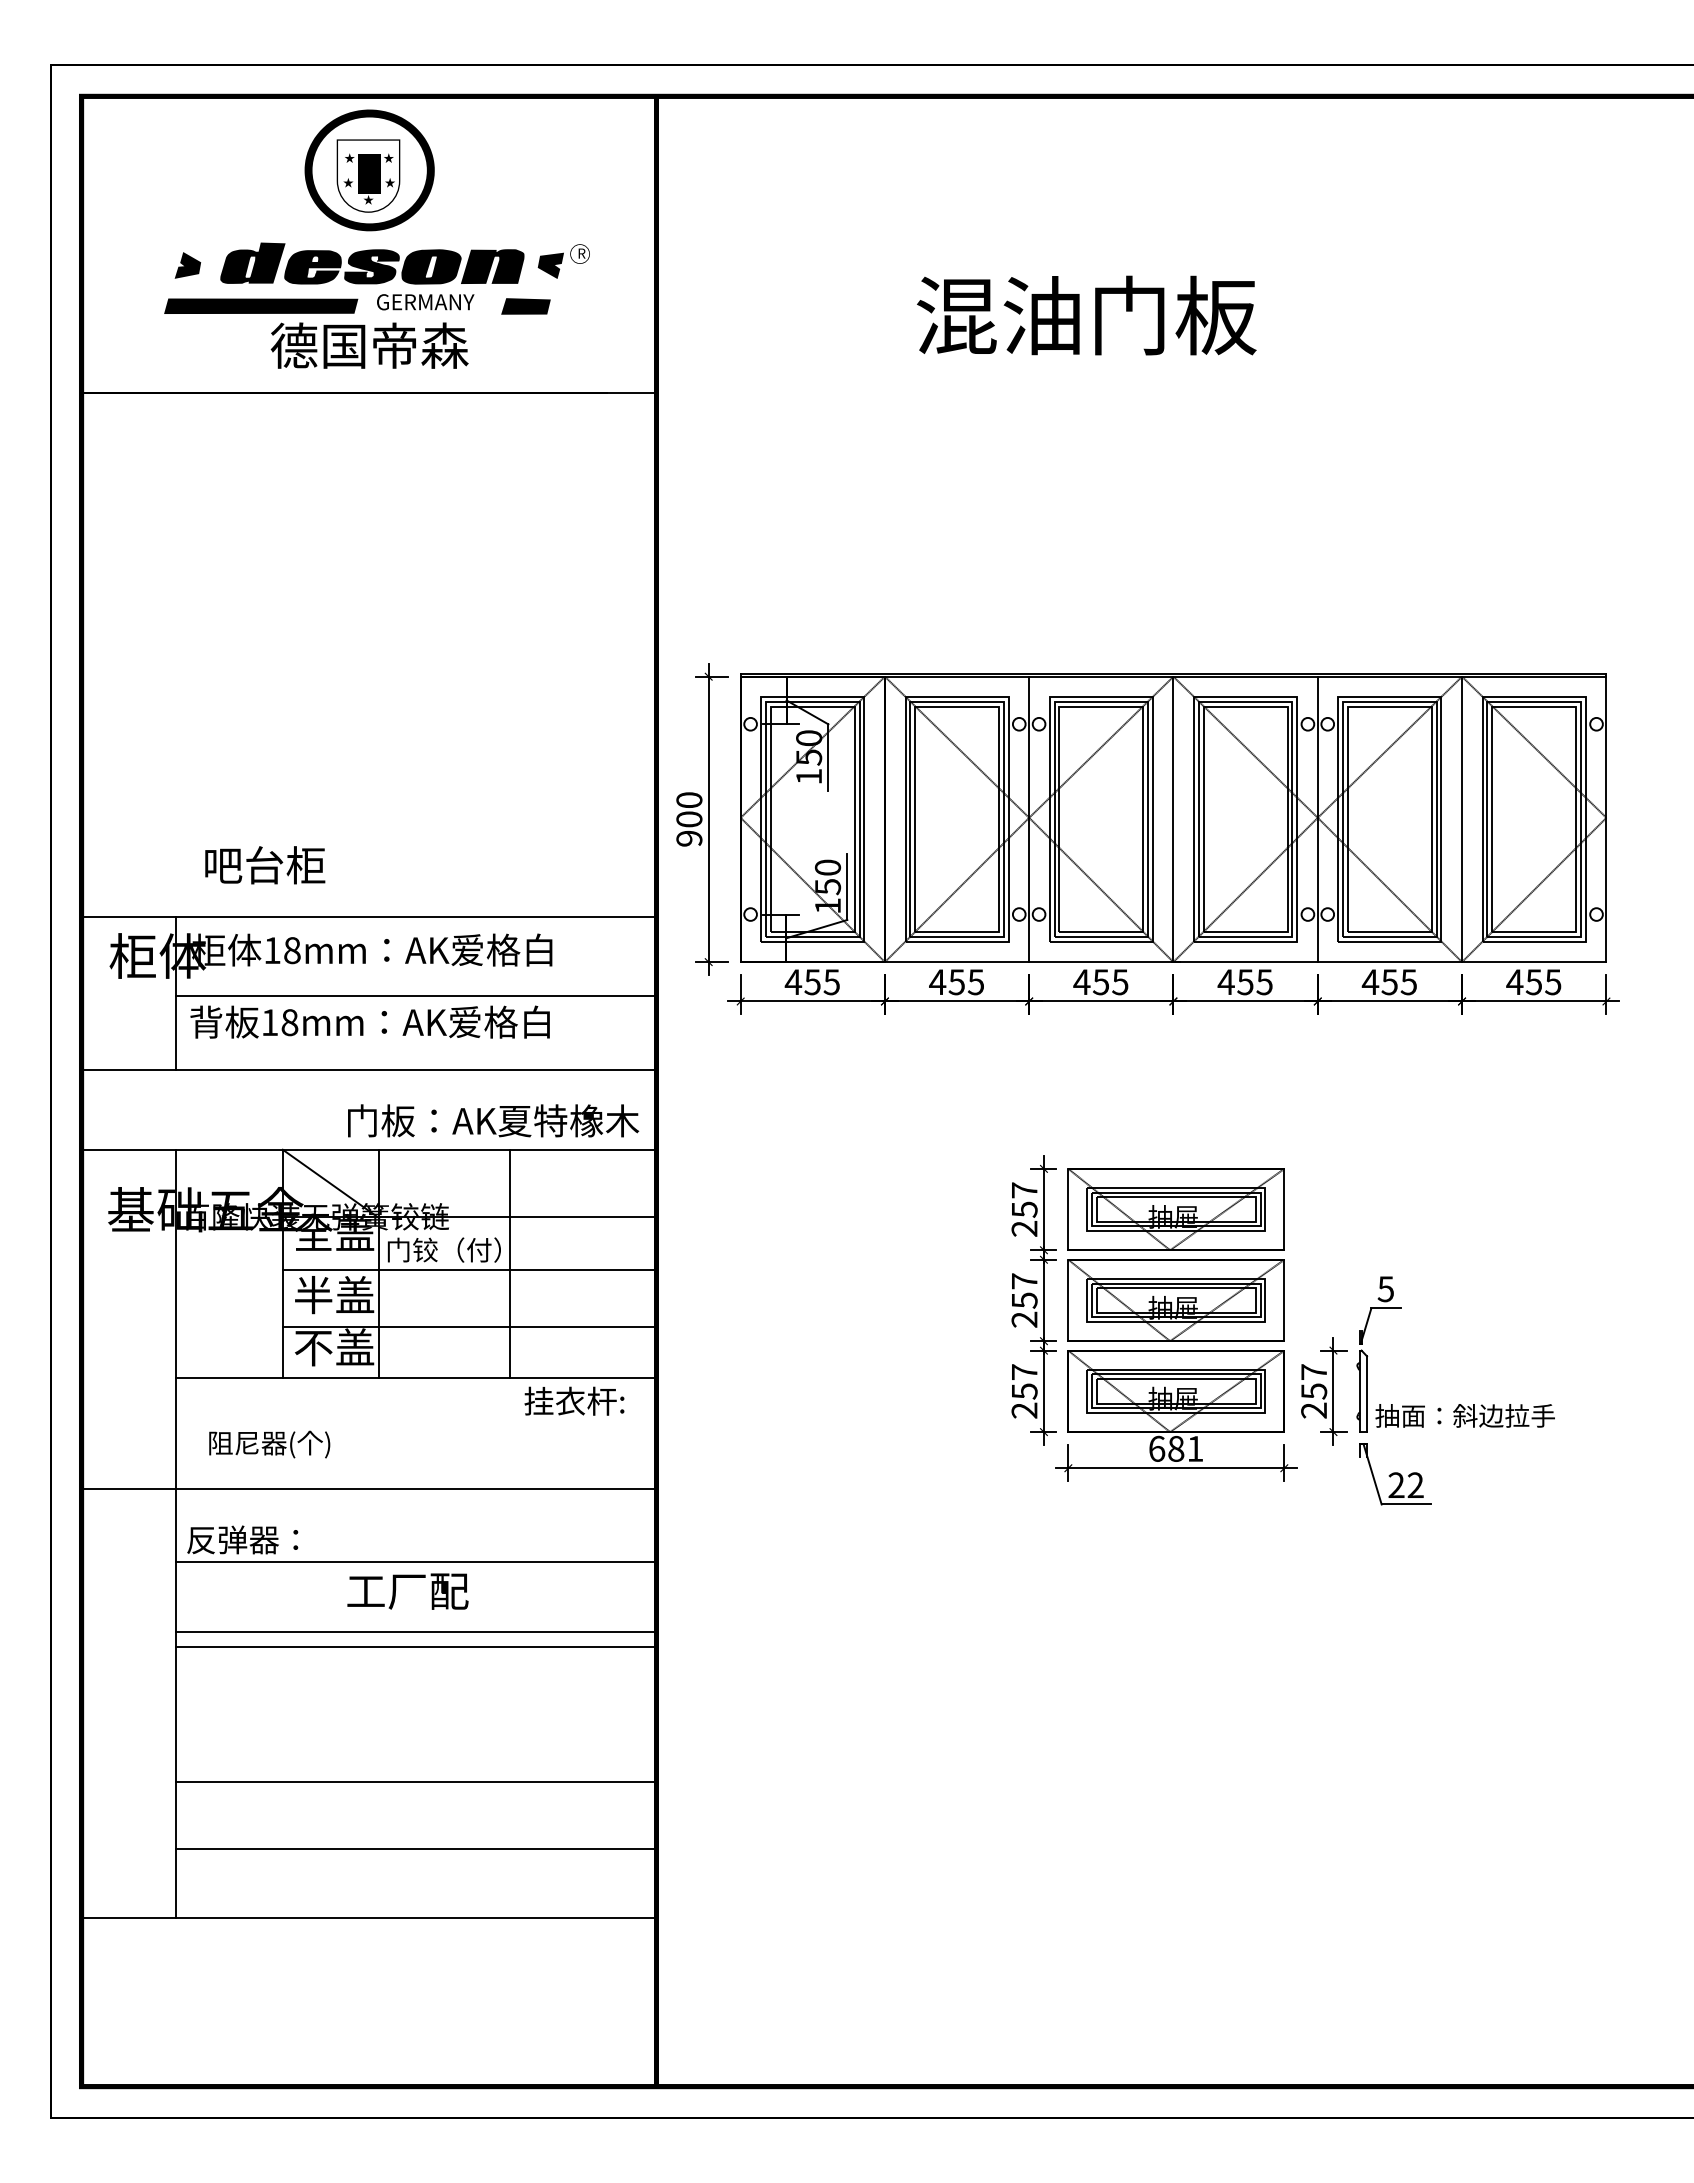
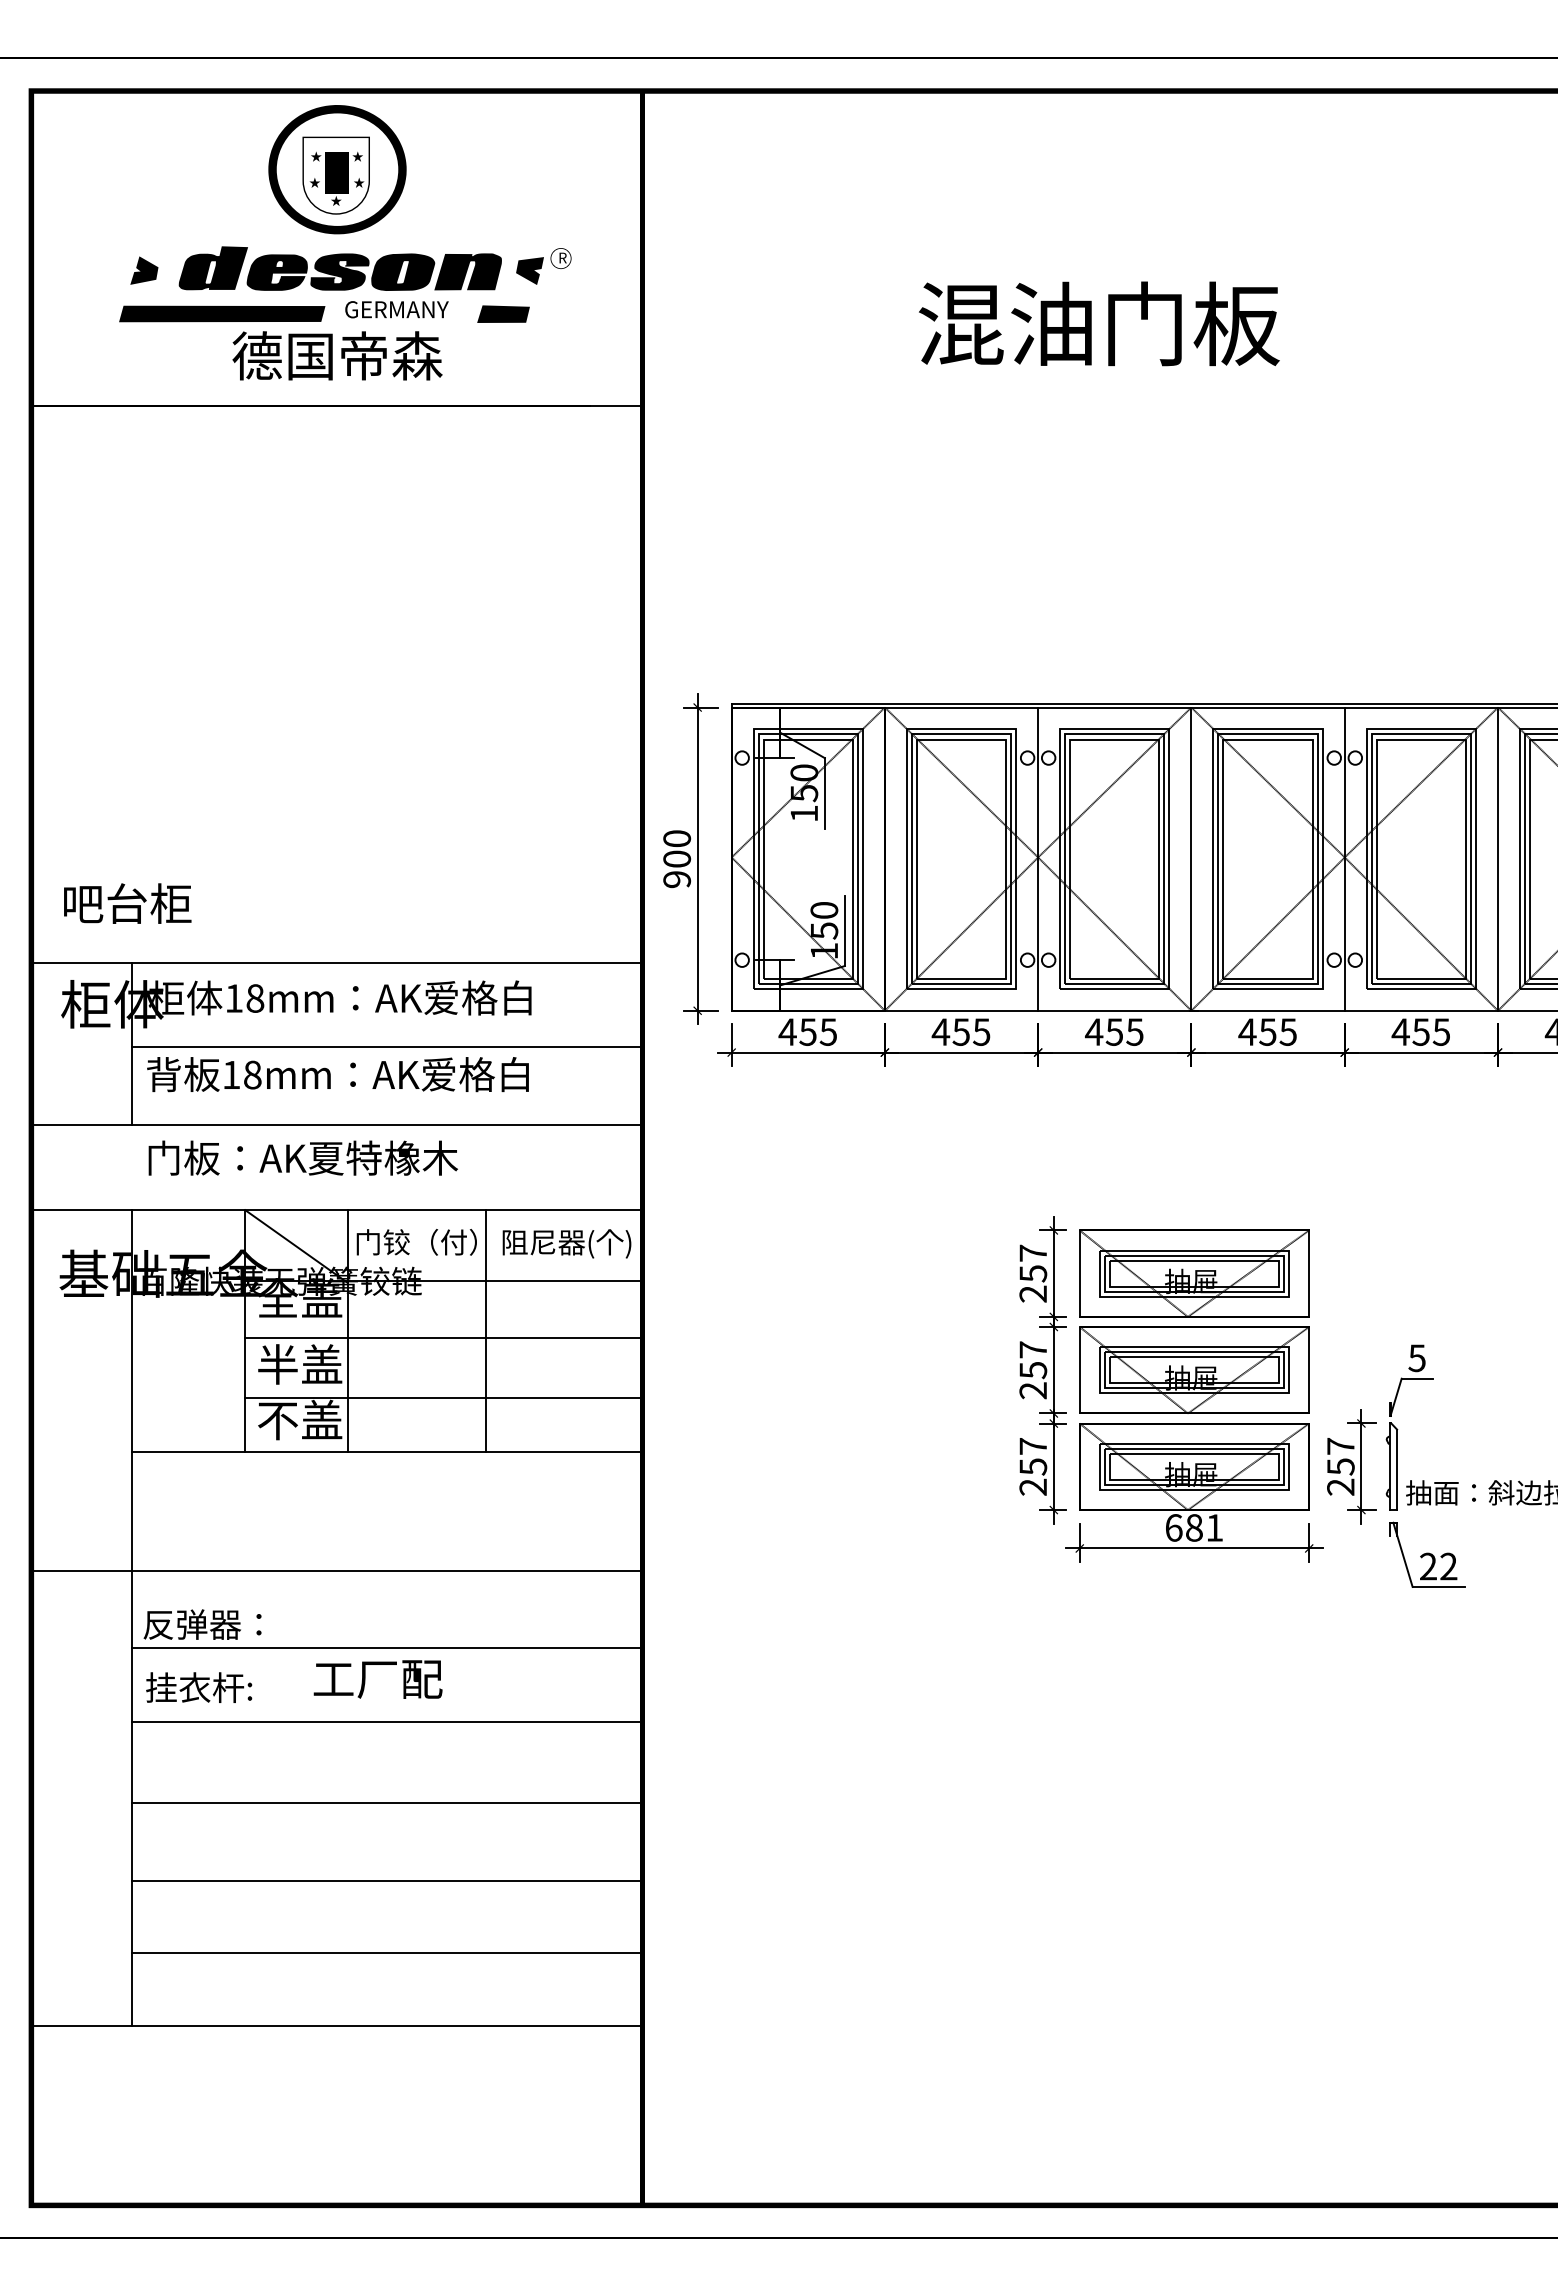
text: (265, 865) -> (128, 903), moved
text: (493, 1120) -> (303, 1157), moved
text: (443, 1249) -> (415, 1241), moved
text: (574, 1400) -> (199, 1686), moved
text: (269, 1444) -> (566, 1243), moved
line: (416, 1647) -> (387, 1802), moved

